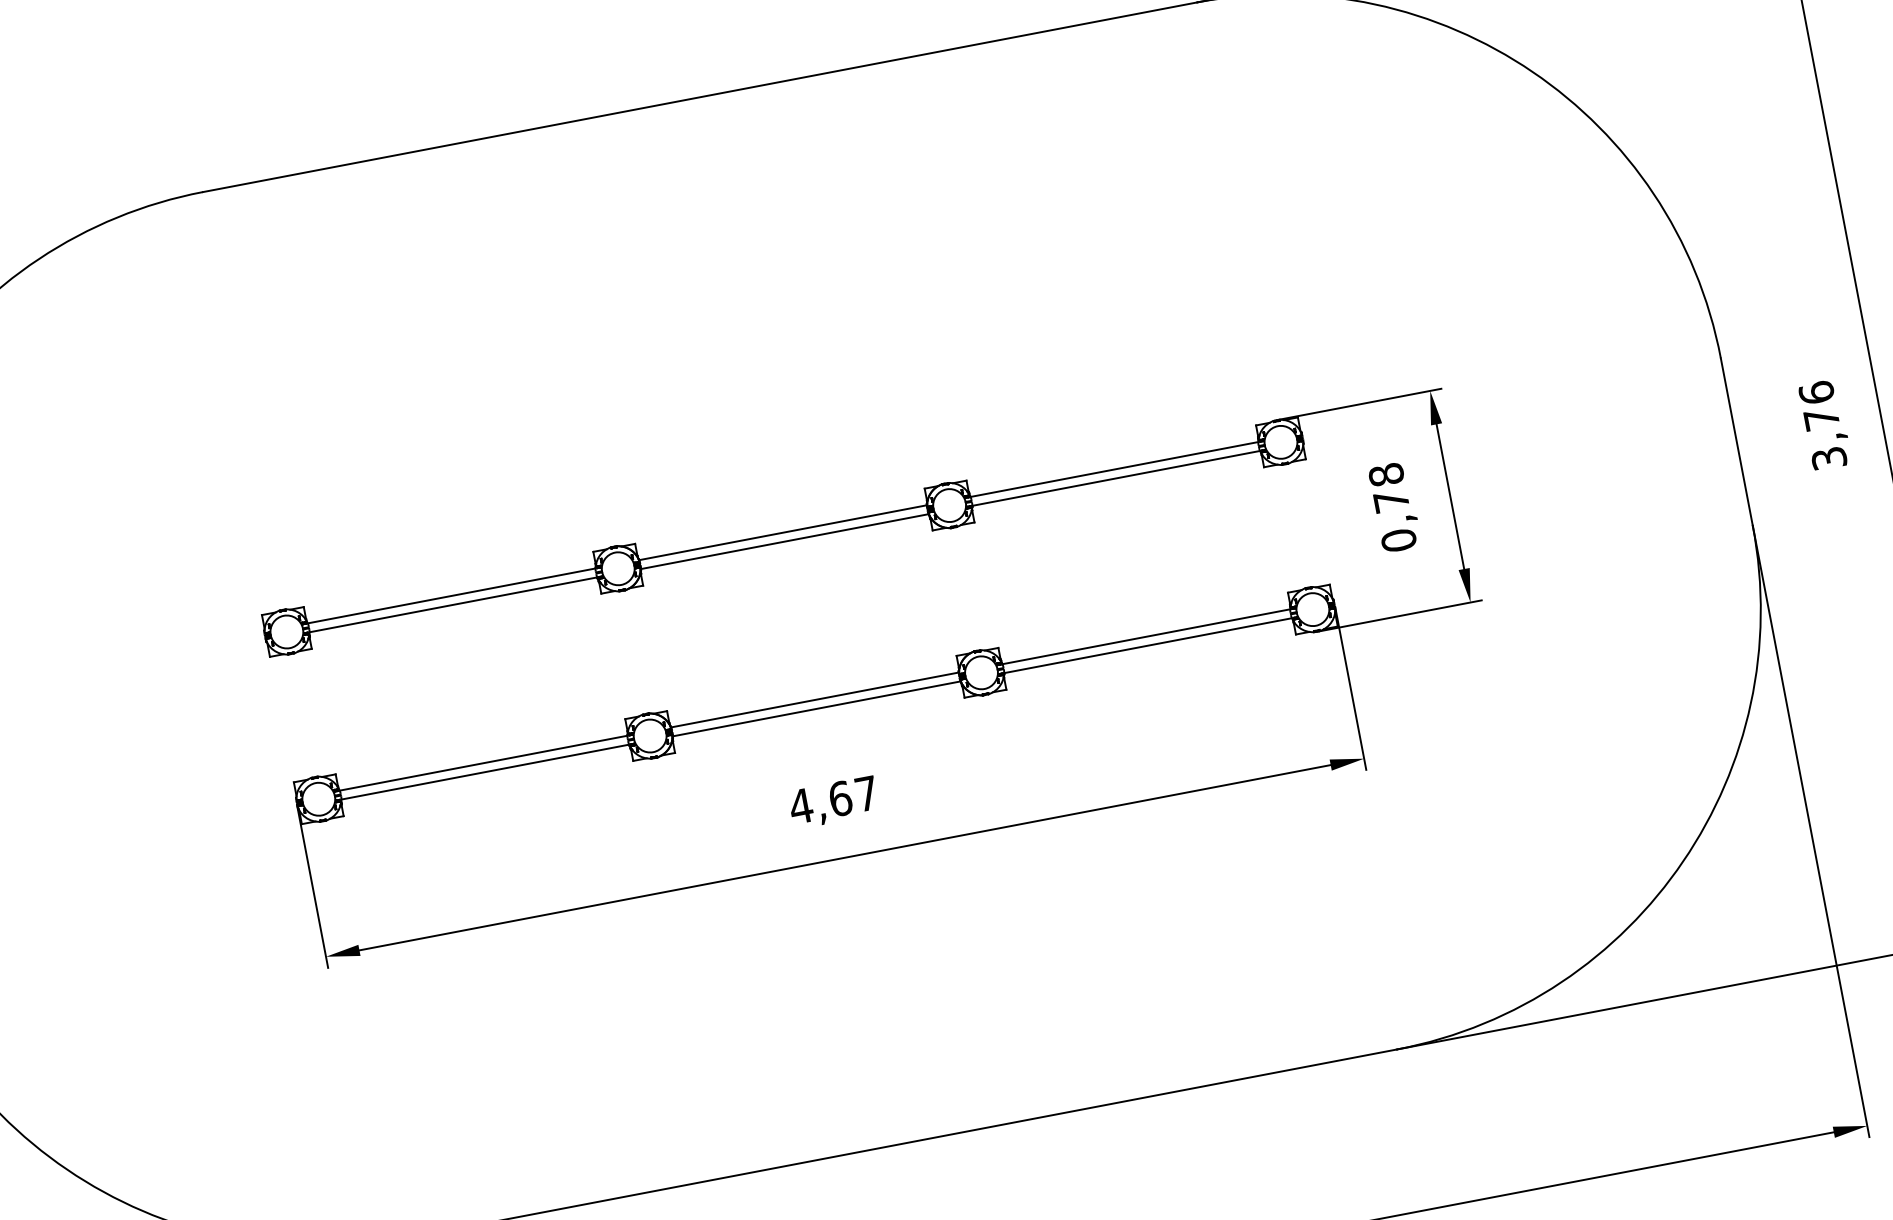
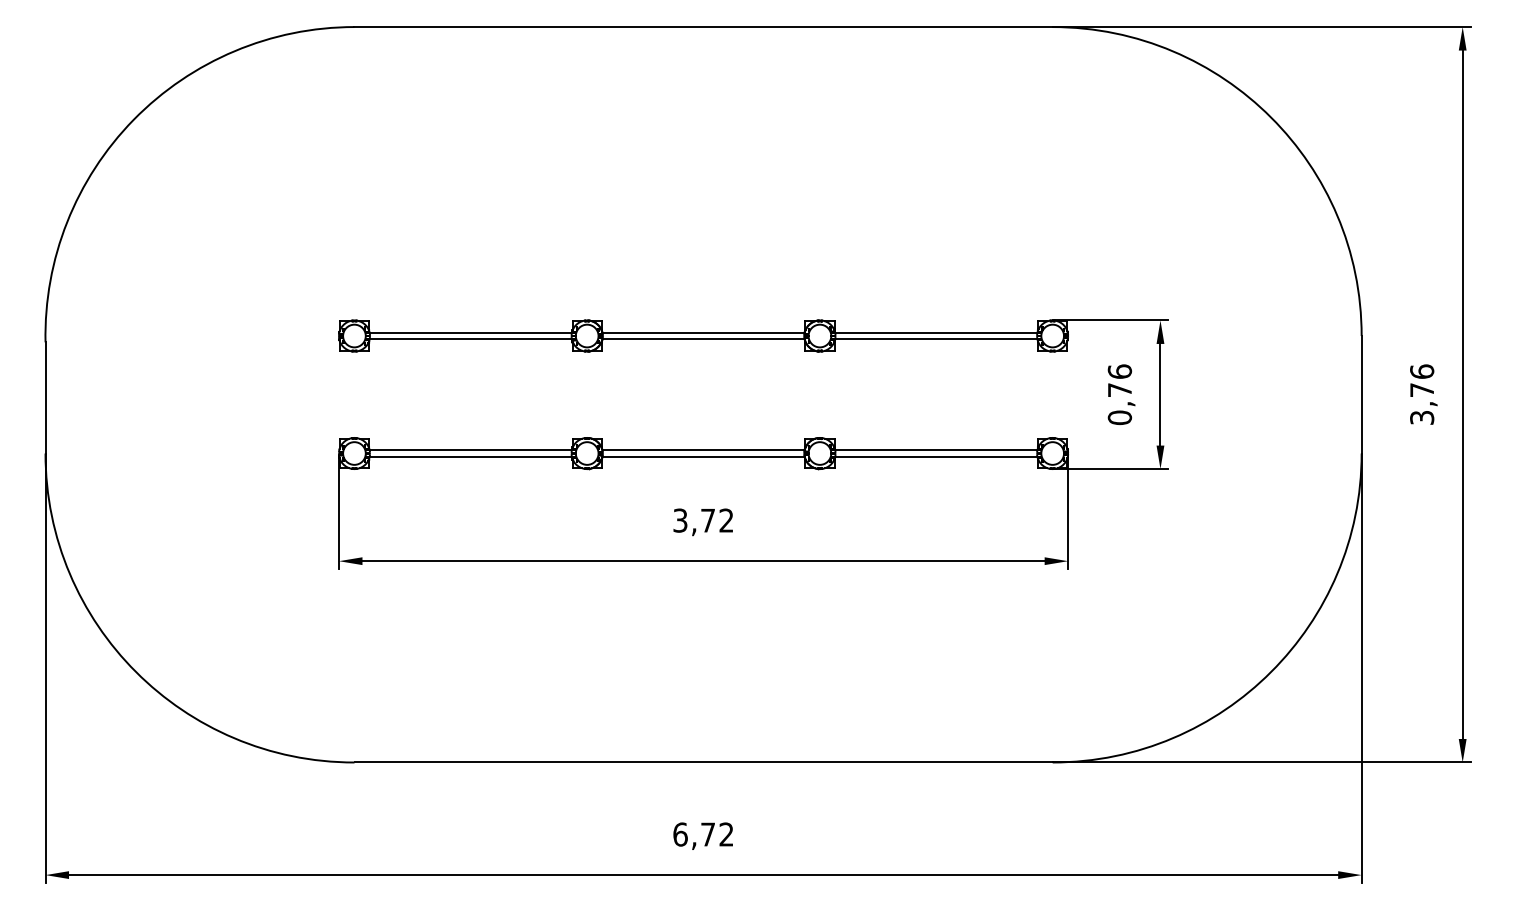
text: (1385, 474) -> (1119, 371), 0,78 -> 0,76
text: (832, 800) -> (702, 520), 4,67 -> 3,72

